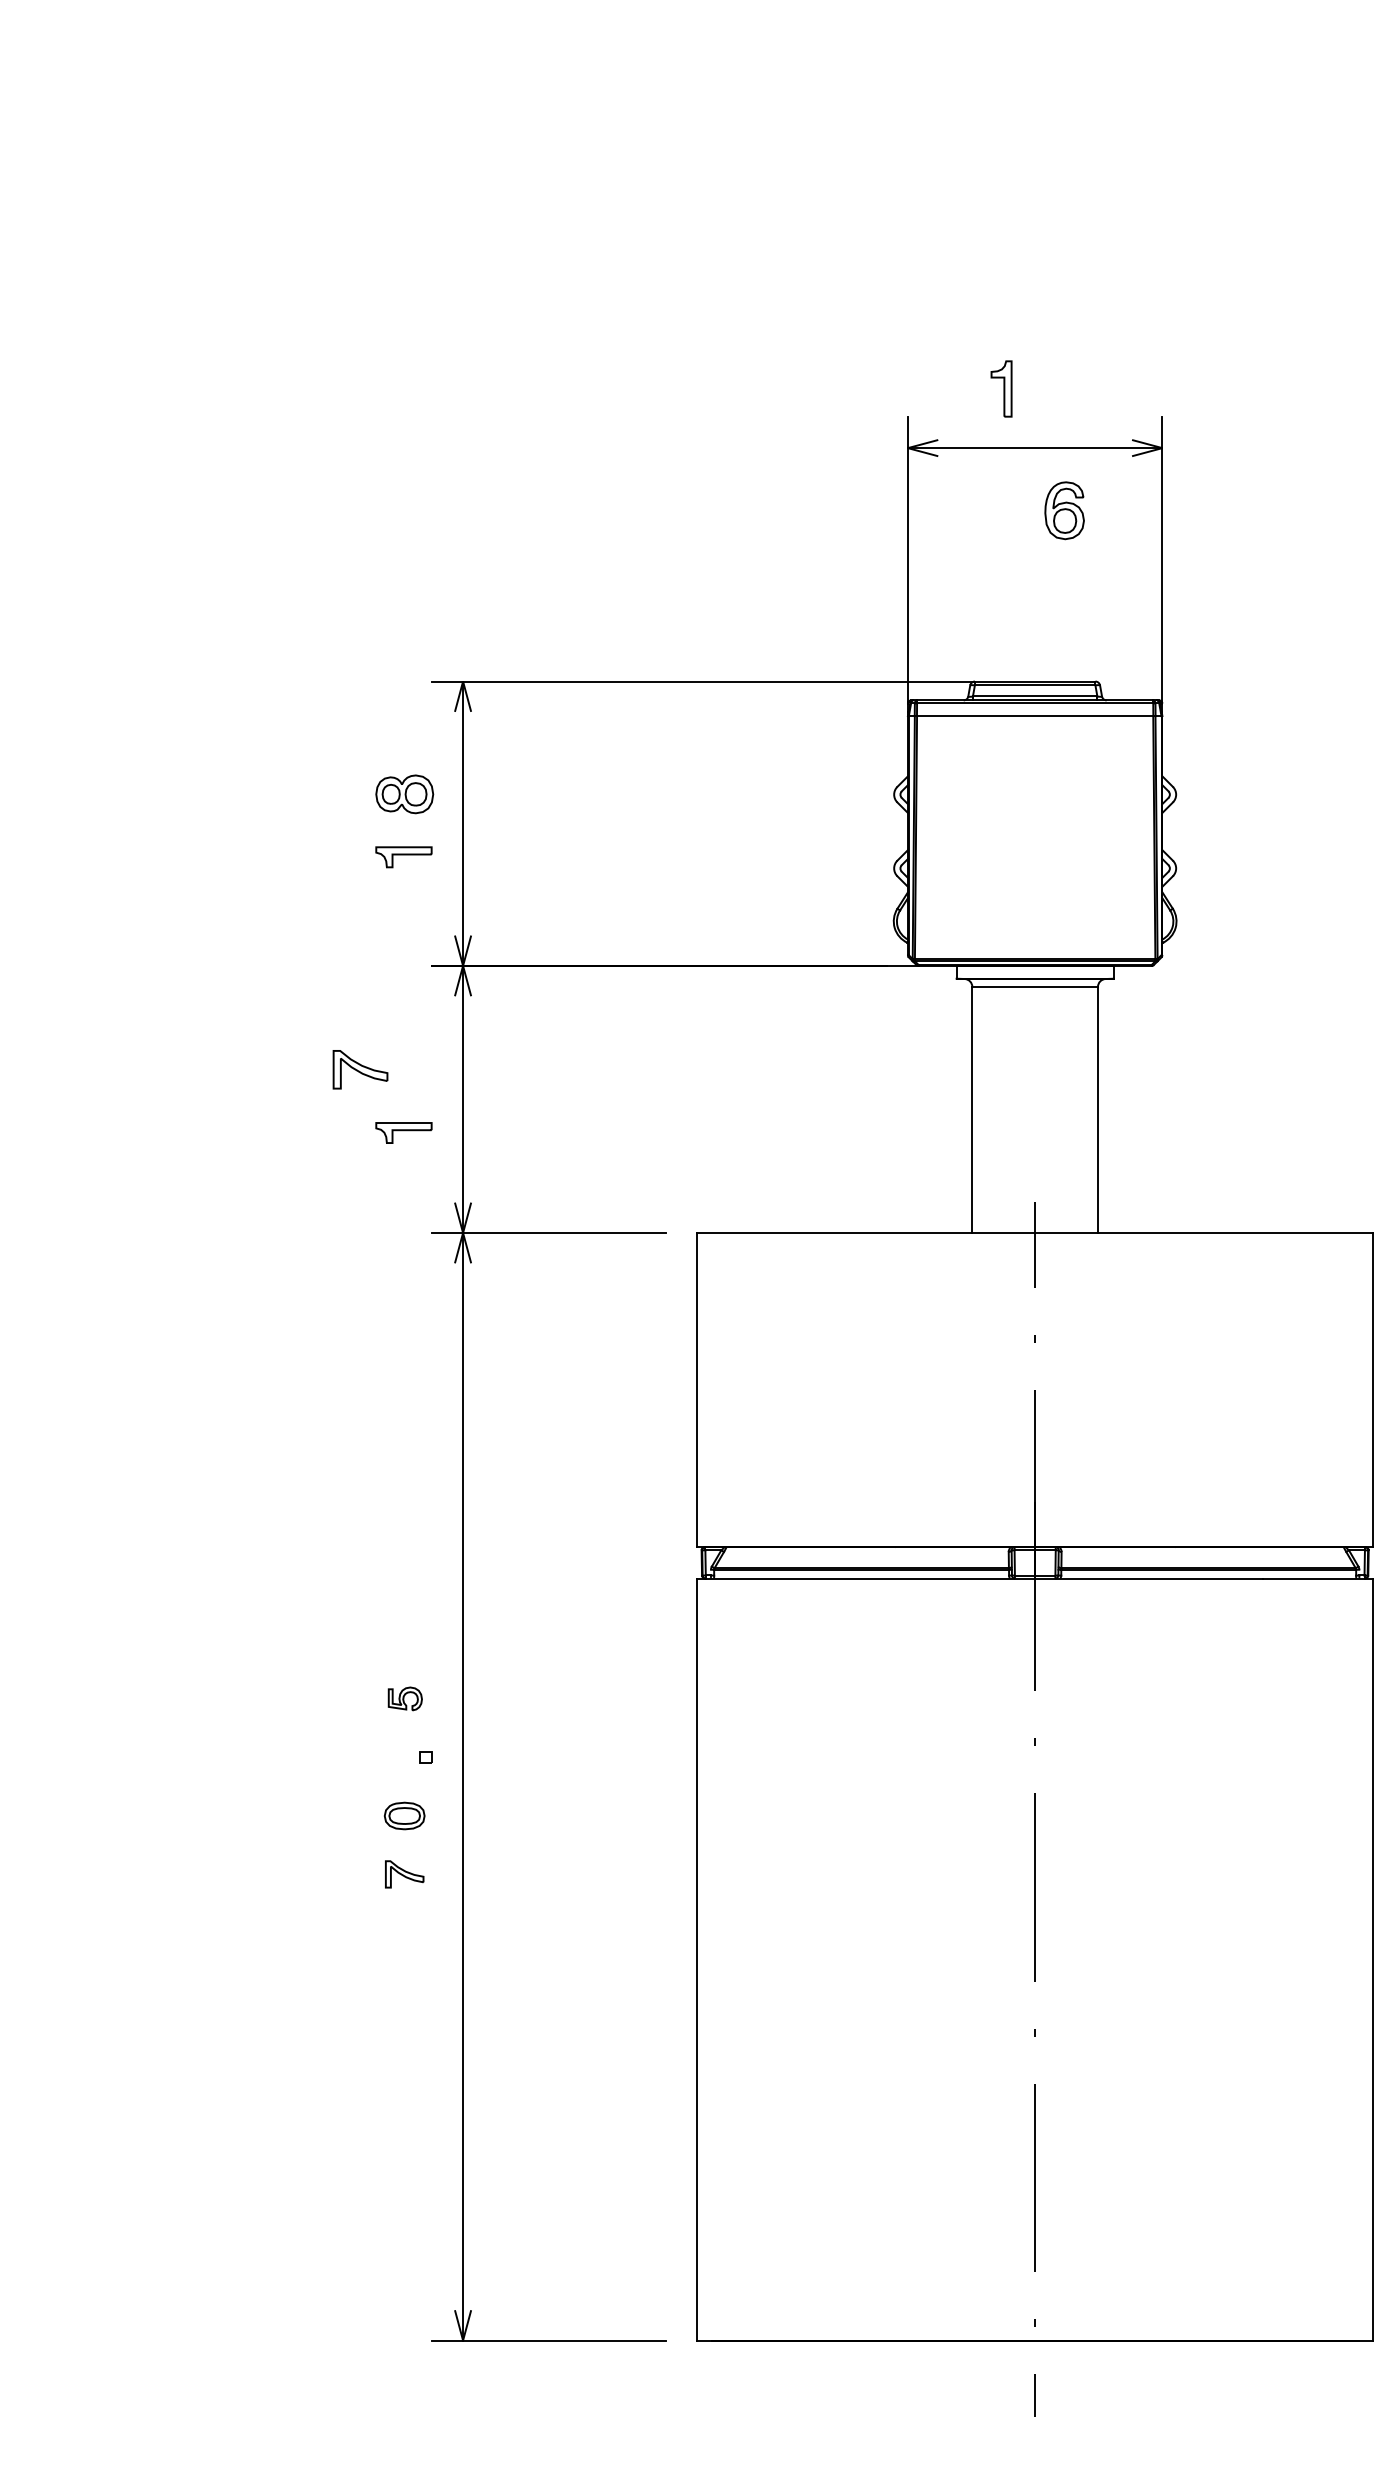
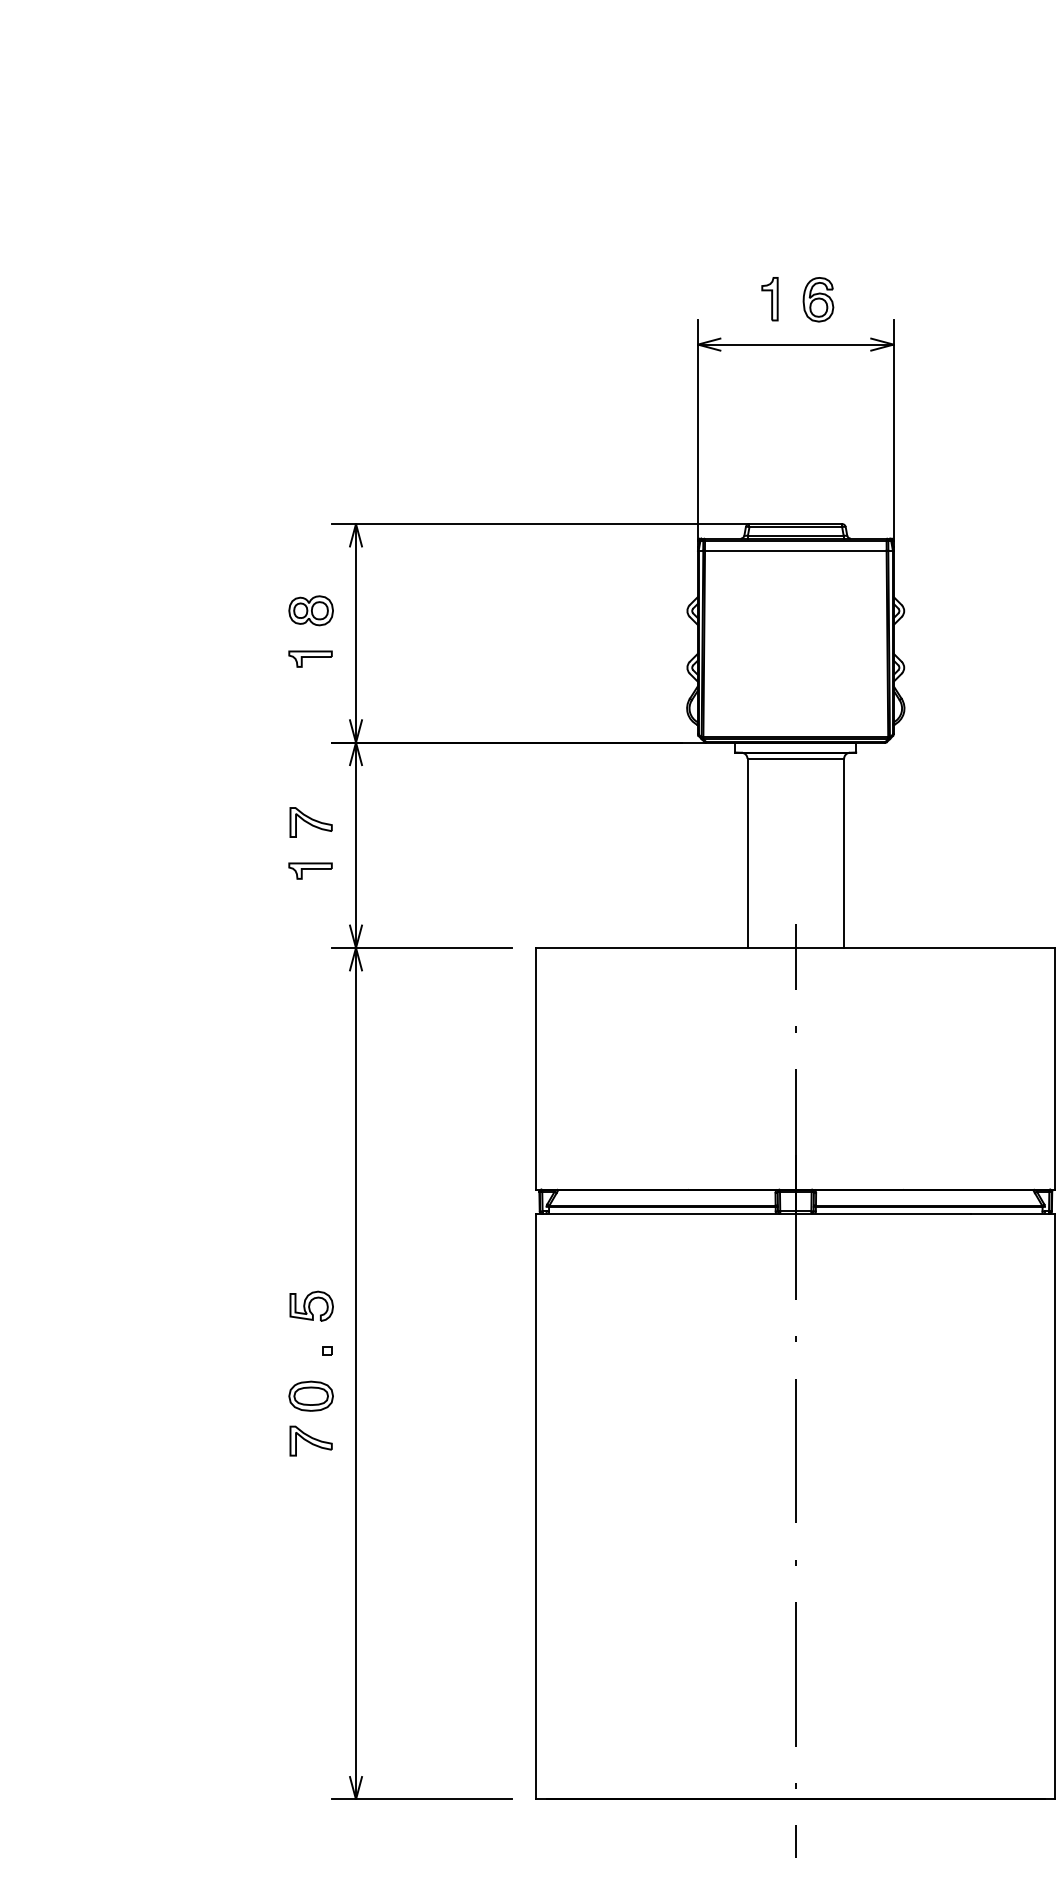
part: (1064, 510) -> (818, 299), moved
part: (359, 1069) -> (310, 822), moved
part: (405, 1698) -> (311, 1305), size x1.67
part: (403, 1815) -> (310, 1395), size x1.43
part: (403, 1873) -> (310, 1440), size x1.43

